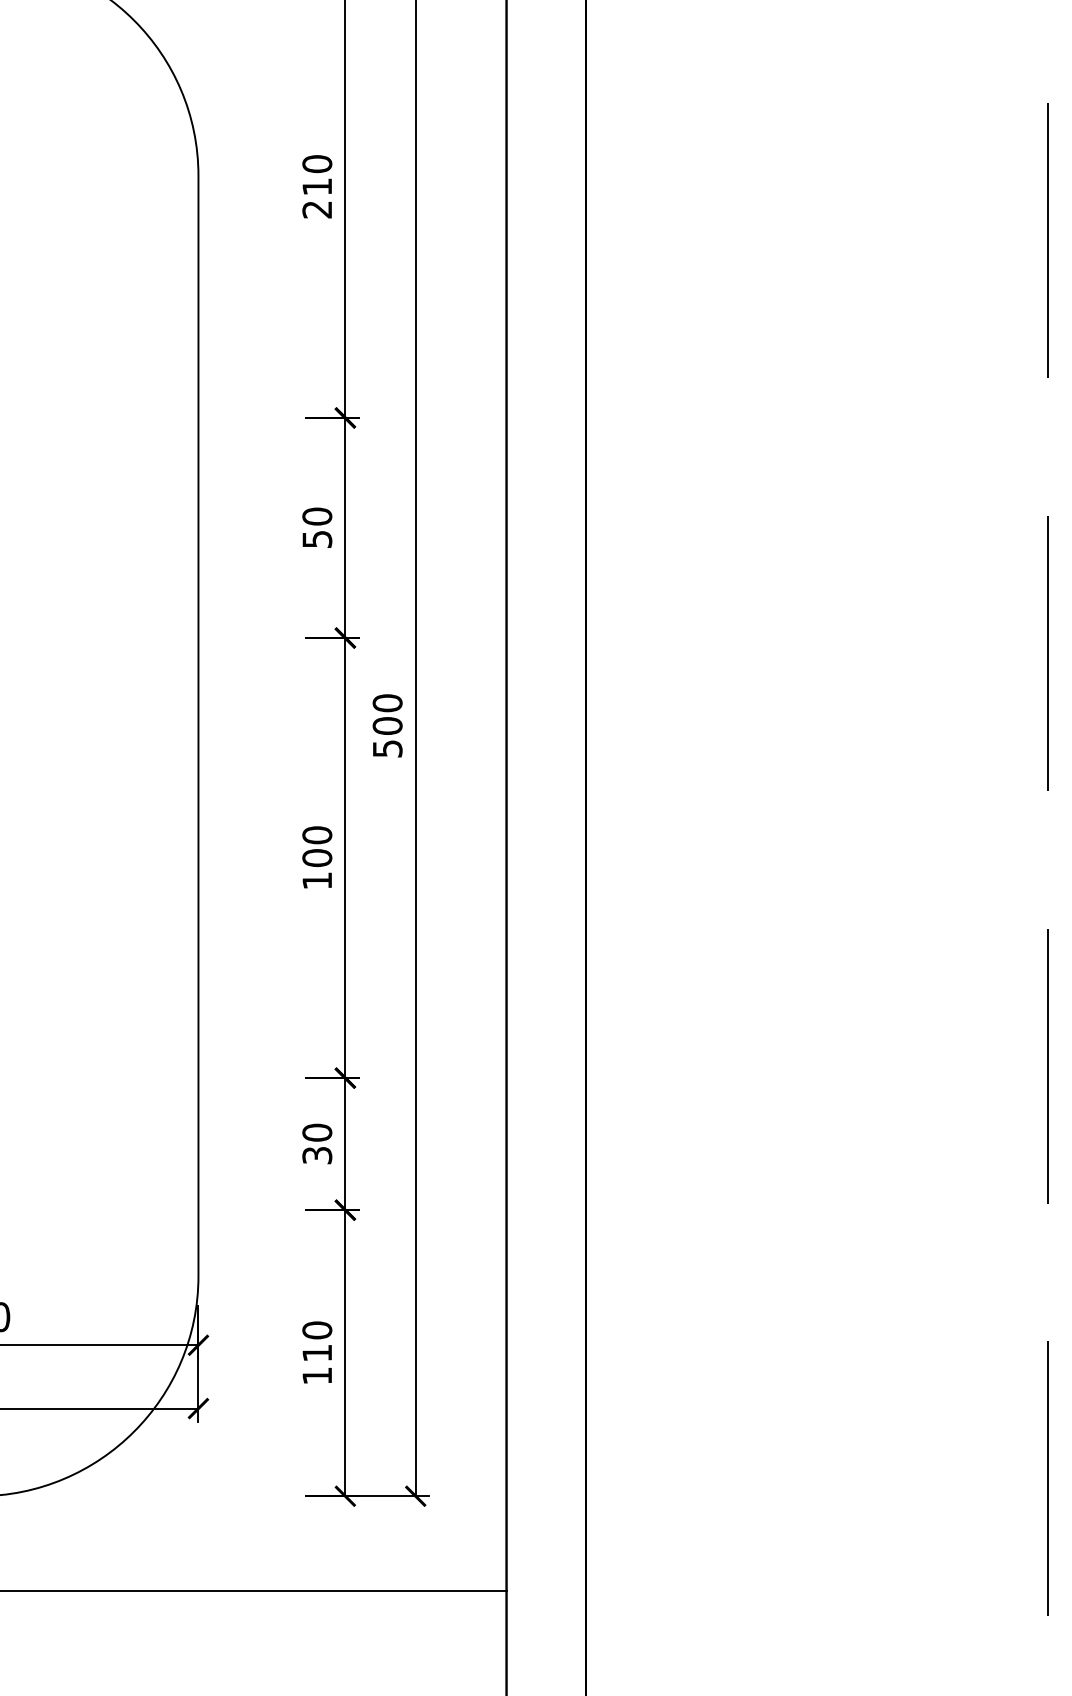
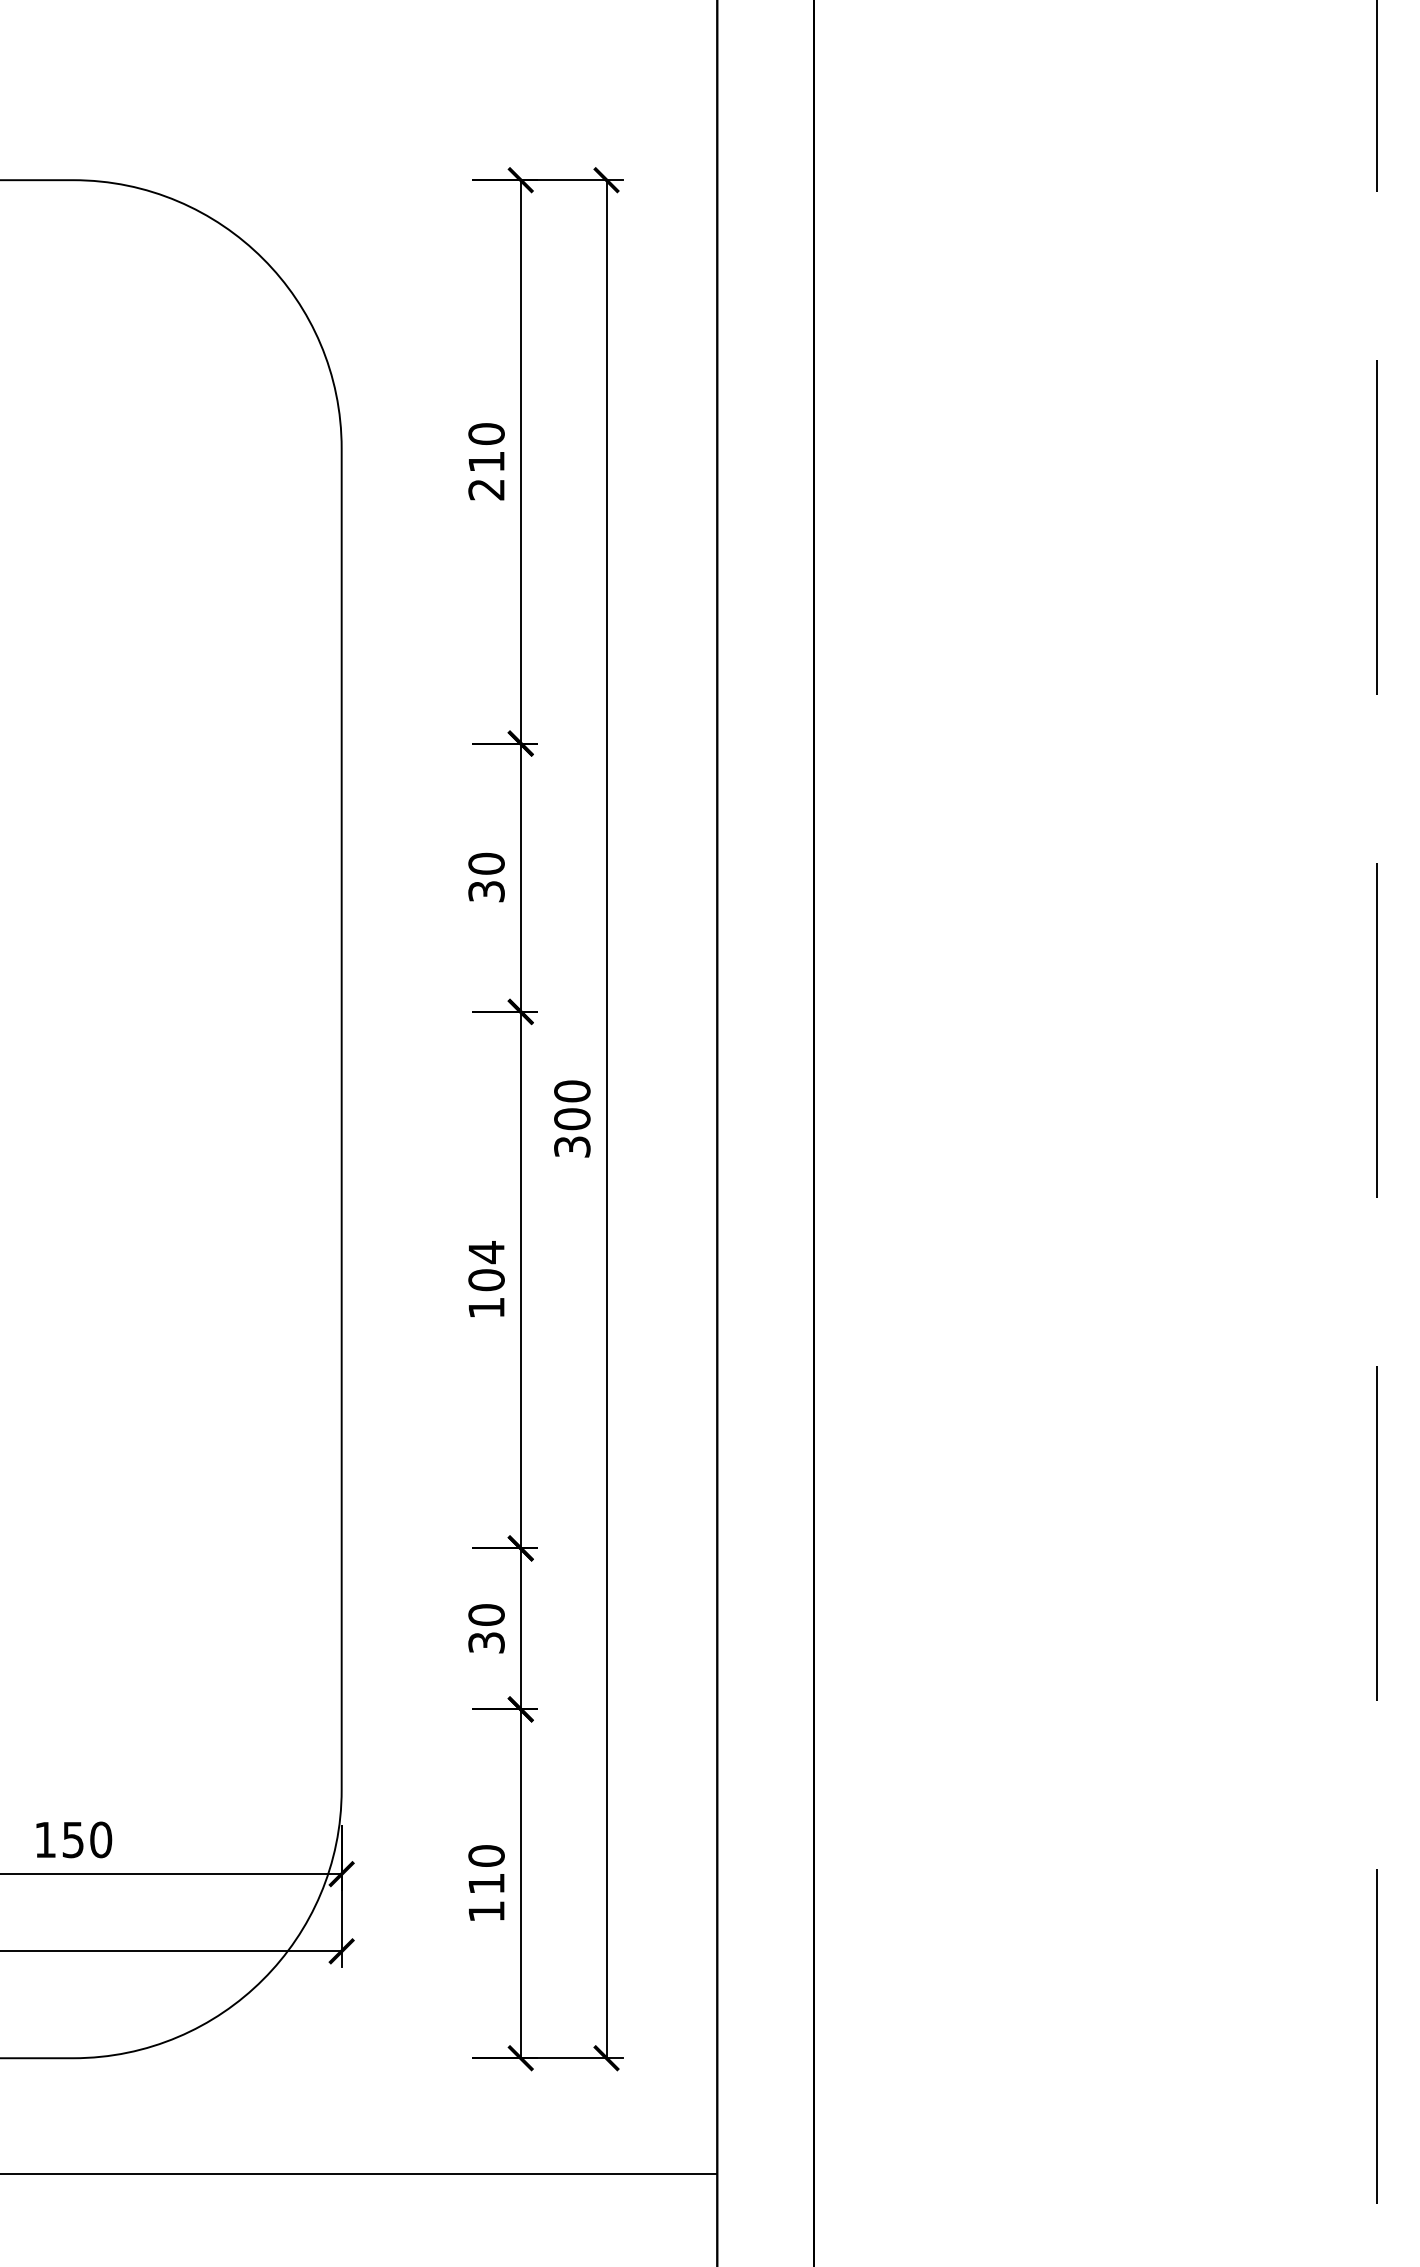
text: (317, 539) -> (486, 891), 50 -> 30
text: (386, 748) -> (571, 1146), 500 -> 300
text: (317, 835) -> (486, 1252), 100 -> 104

